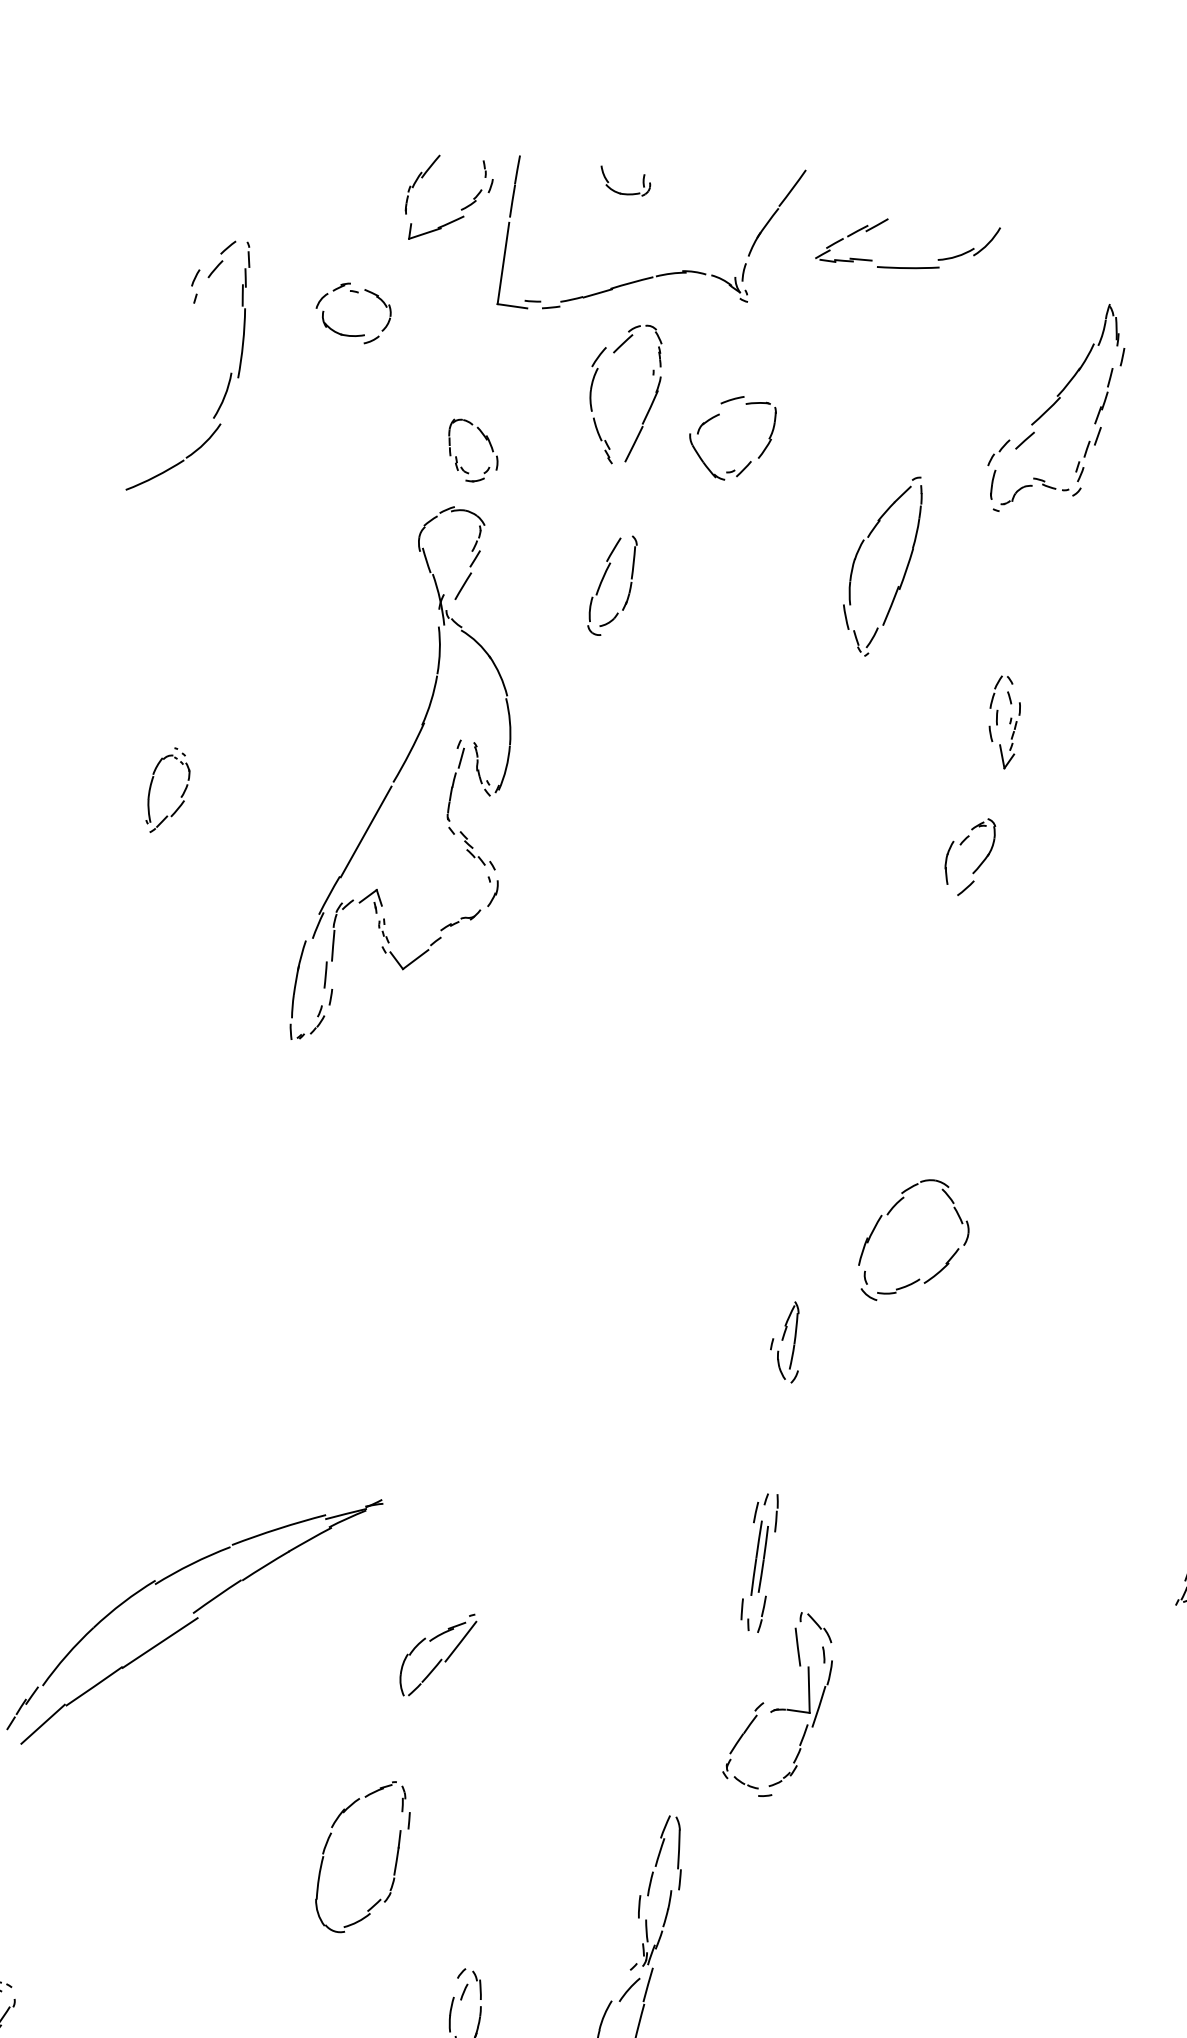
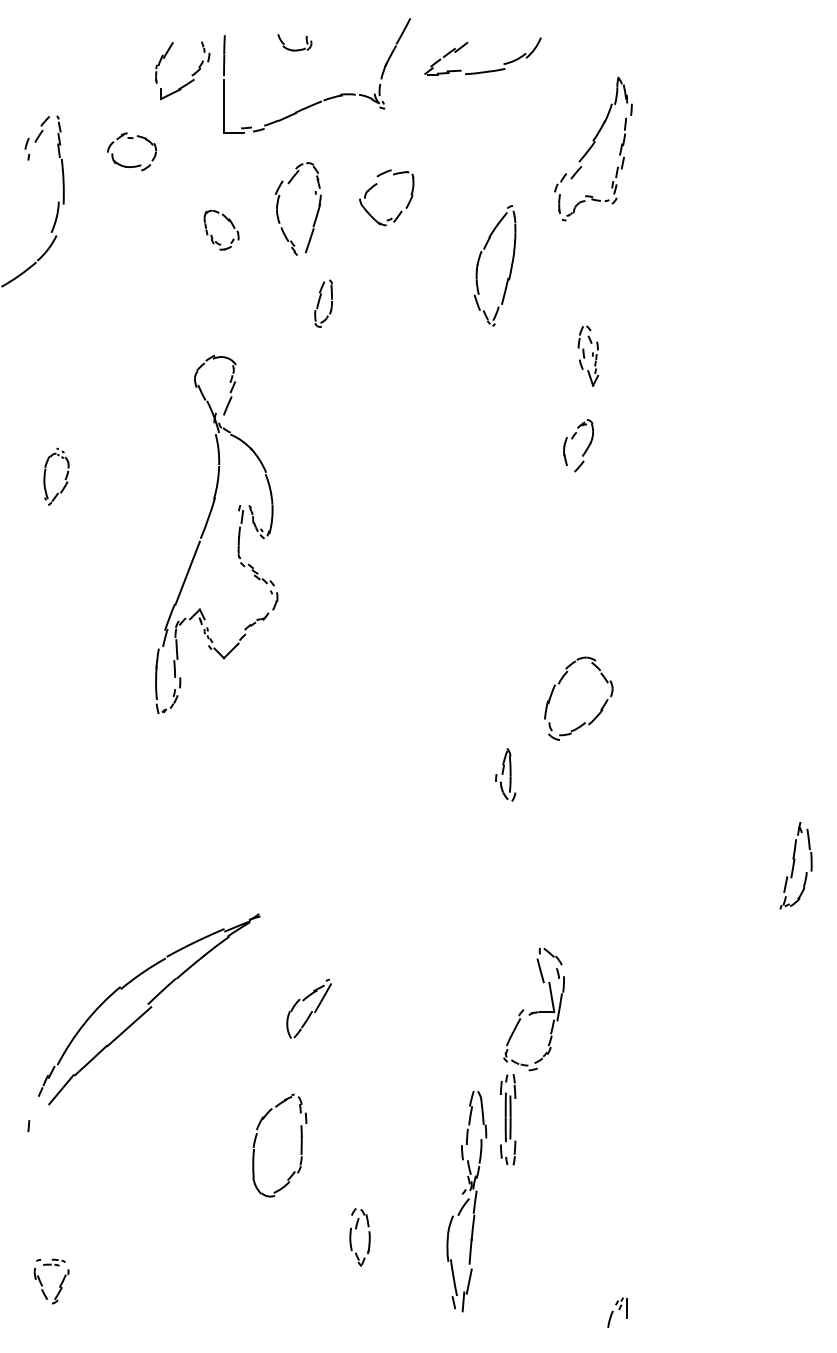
part: (650, 404) -> (316, 213), moved
part: (612, 584) -> (323, 303), size x0.7
part: (402, 769) -> (205, 529), moved
part: (760, 1562) -> (508, 1119), moved

